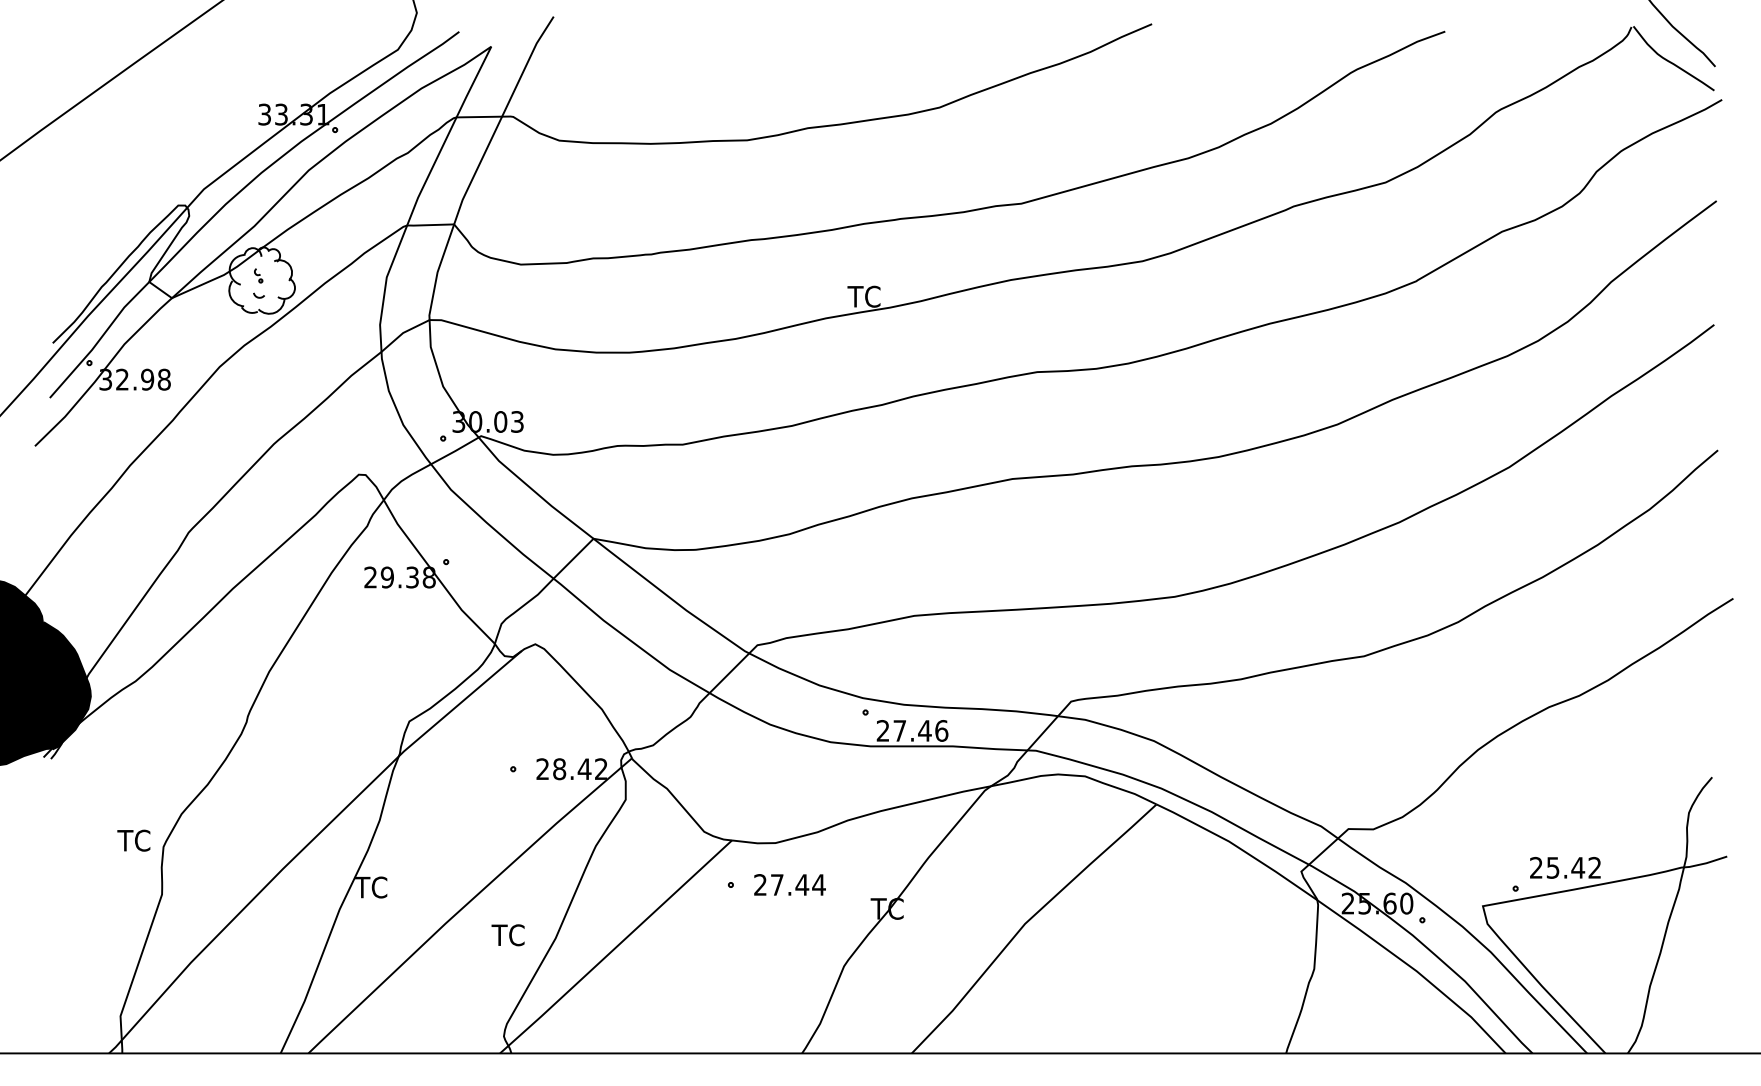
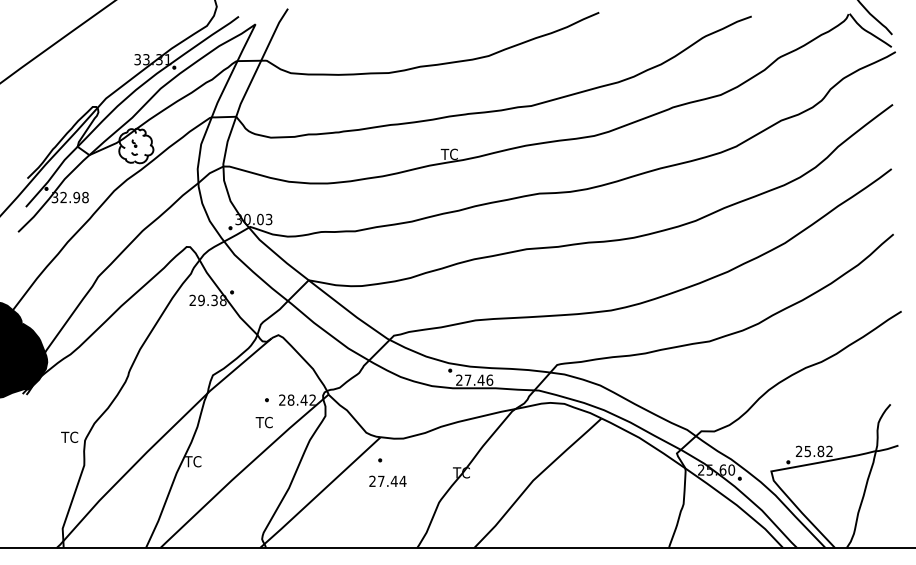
text: (1577, 867) -> (820, 451), 25.42 -> 25.82
text: (789, 883) -> (387, 480), moved
text: (506, 935) -> (263, 422), moved

